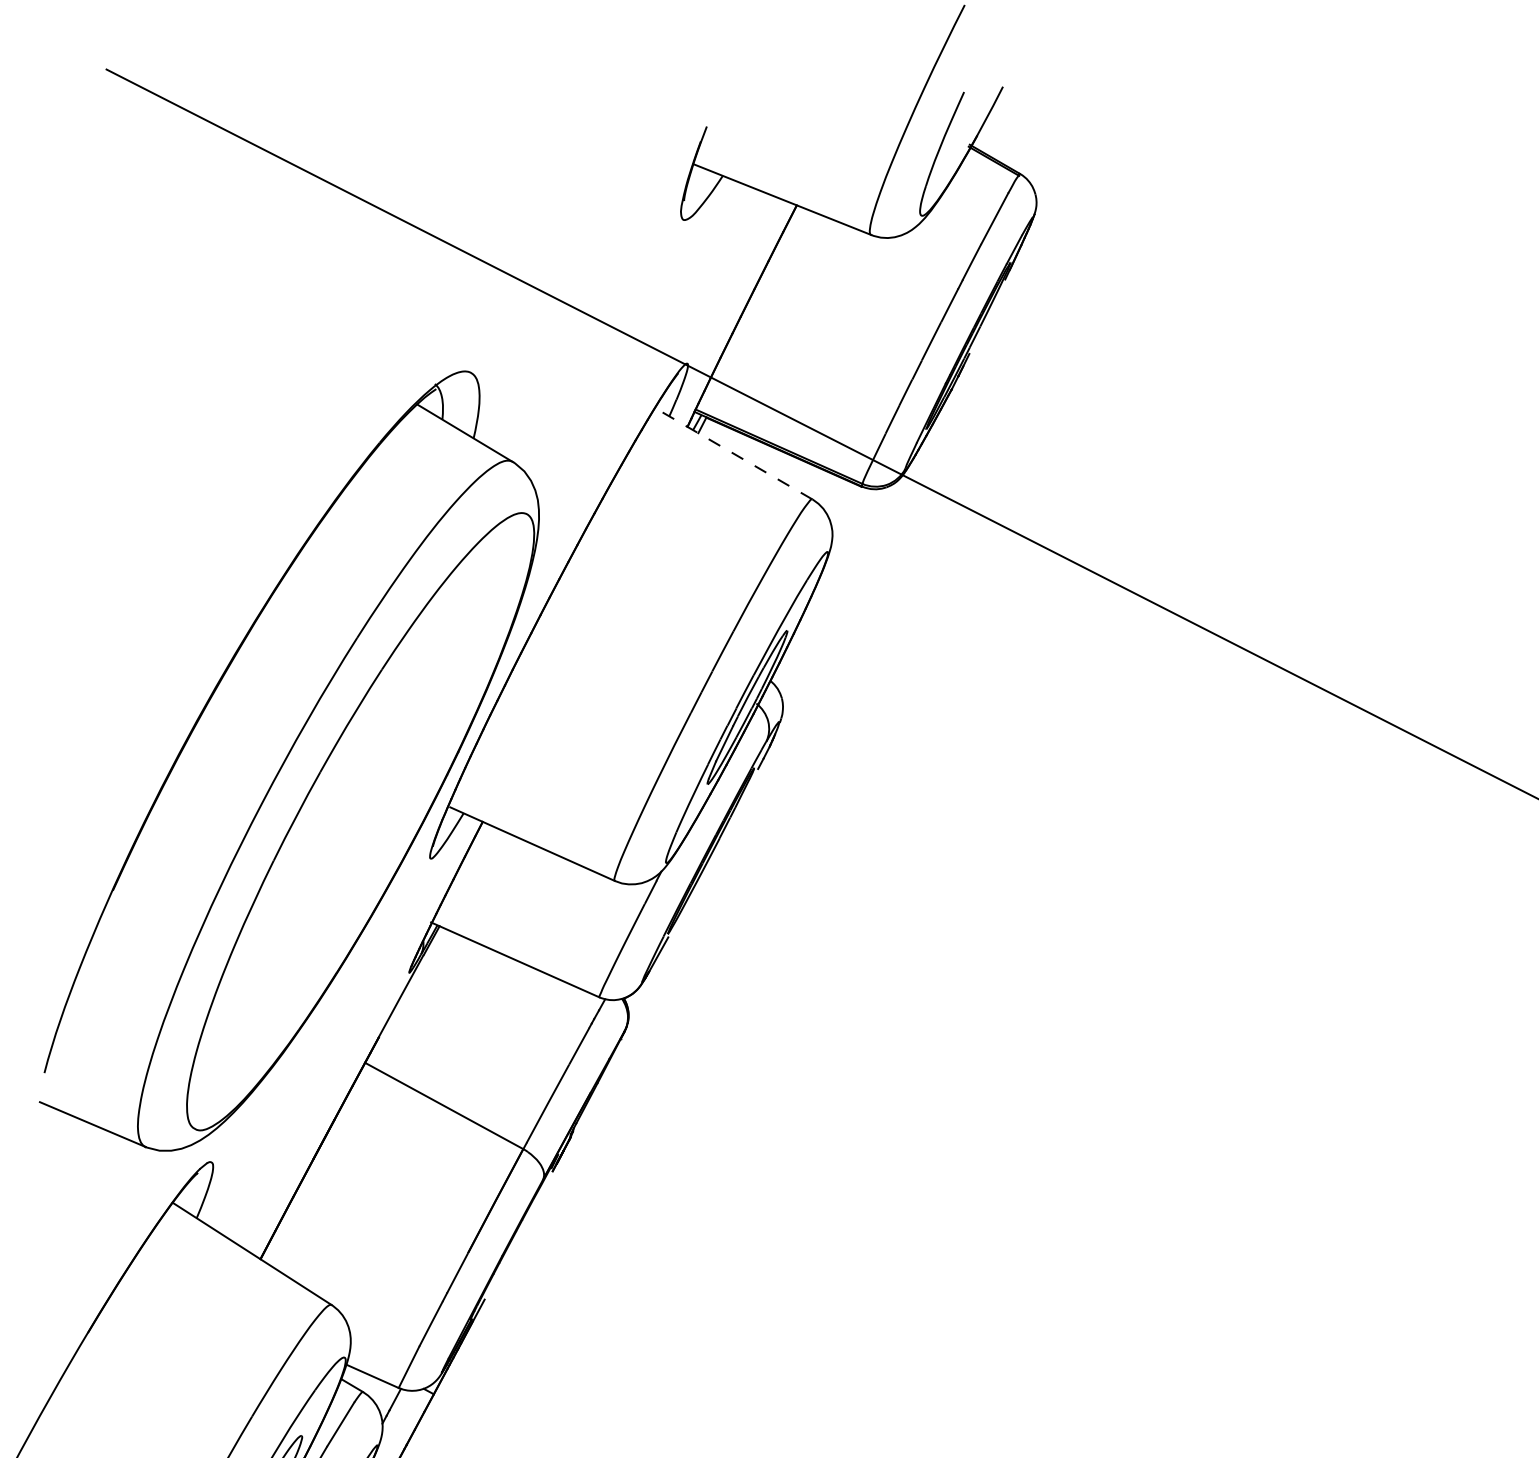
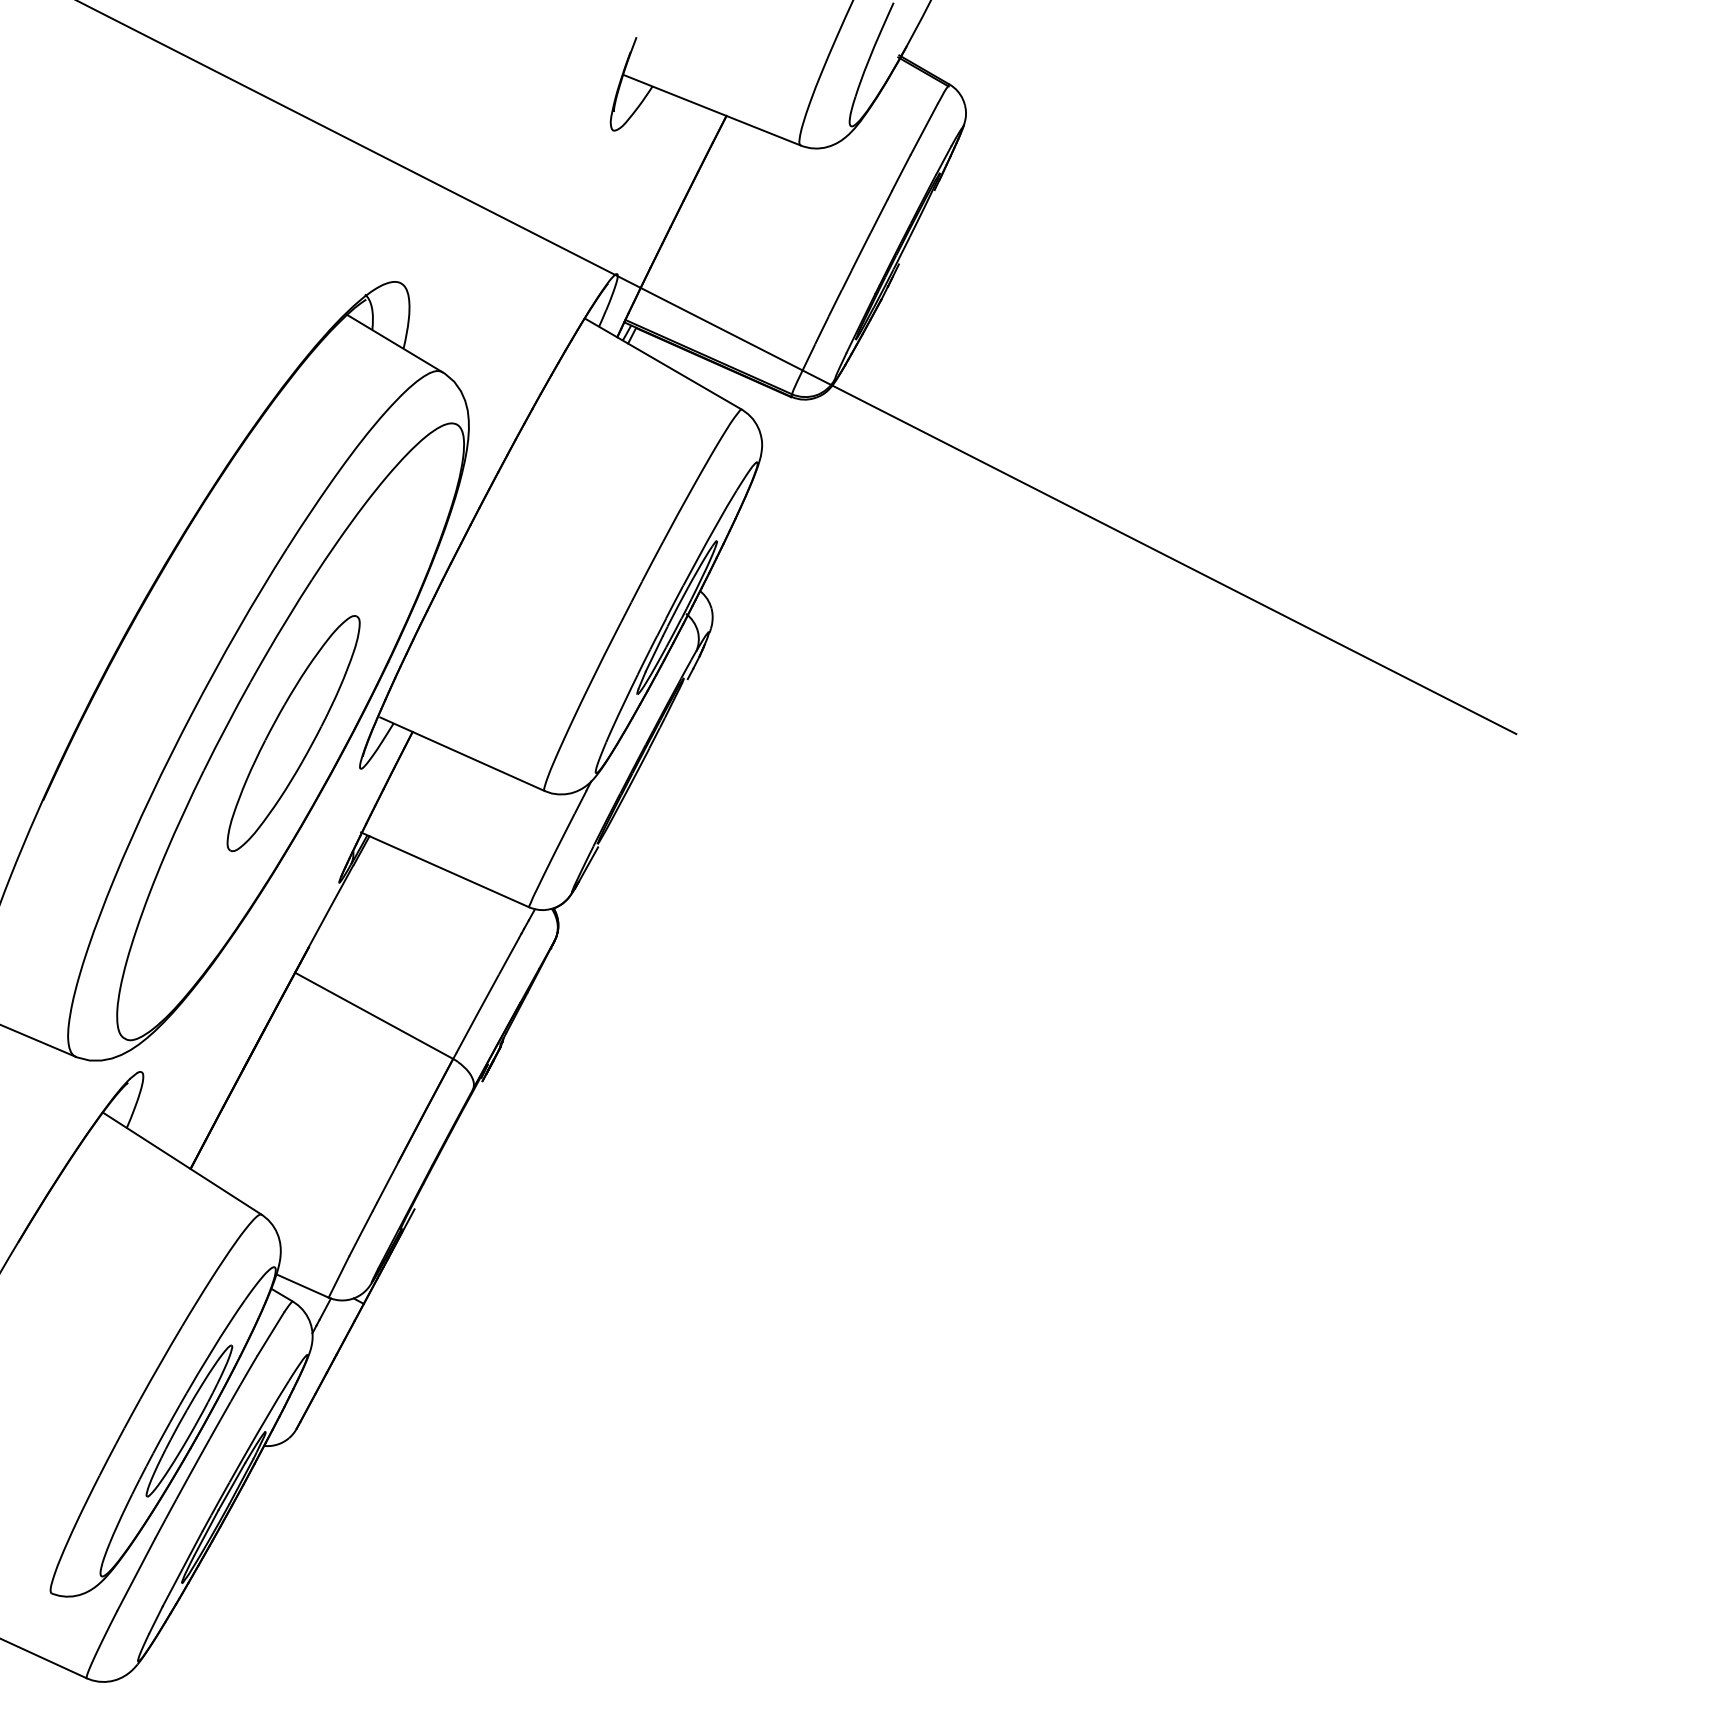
line: (733, 454) -> (663, 364), dashed -> solid
part: (363, 823) -> (293, 733), added

